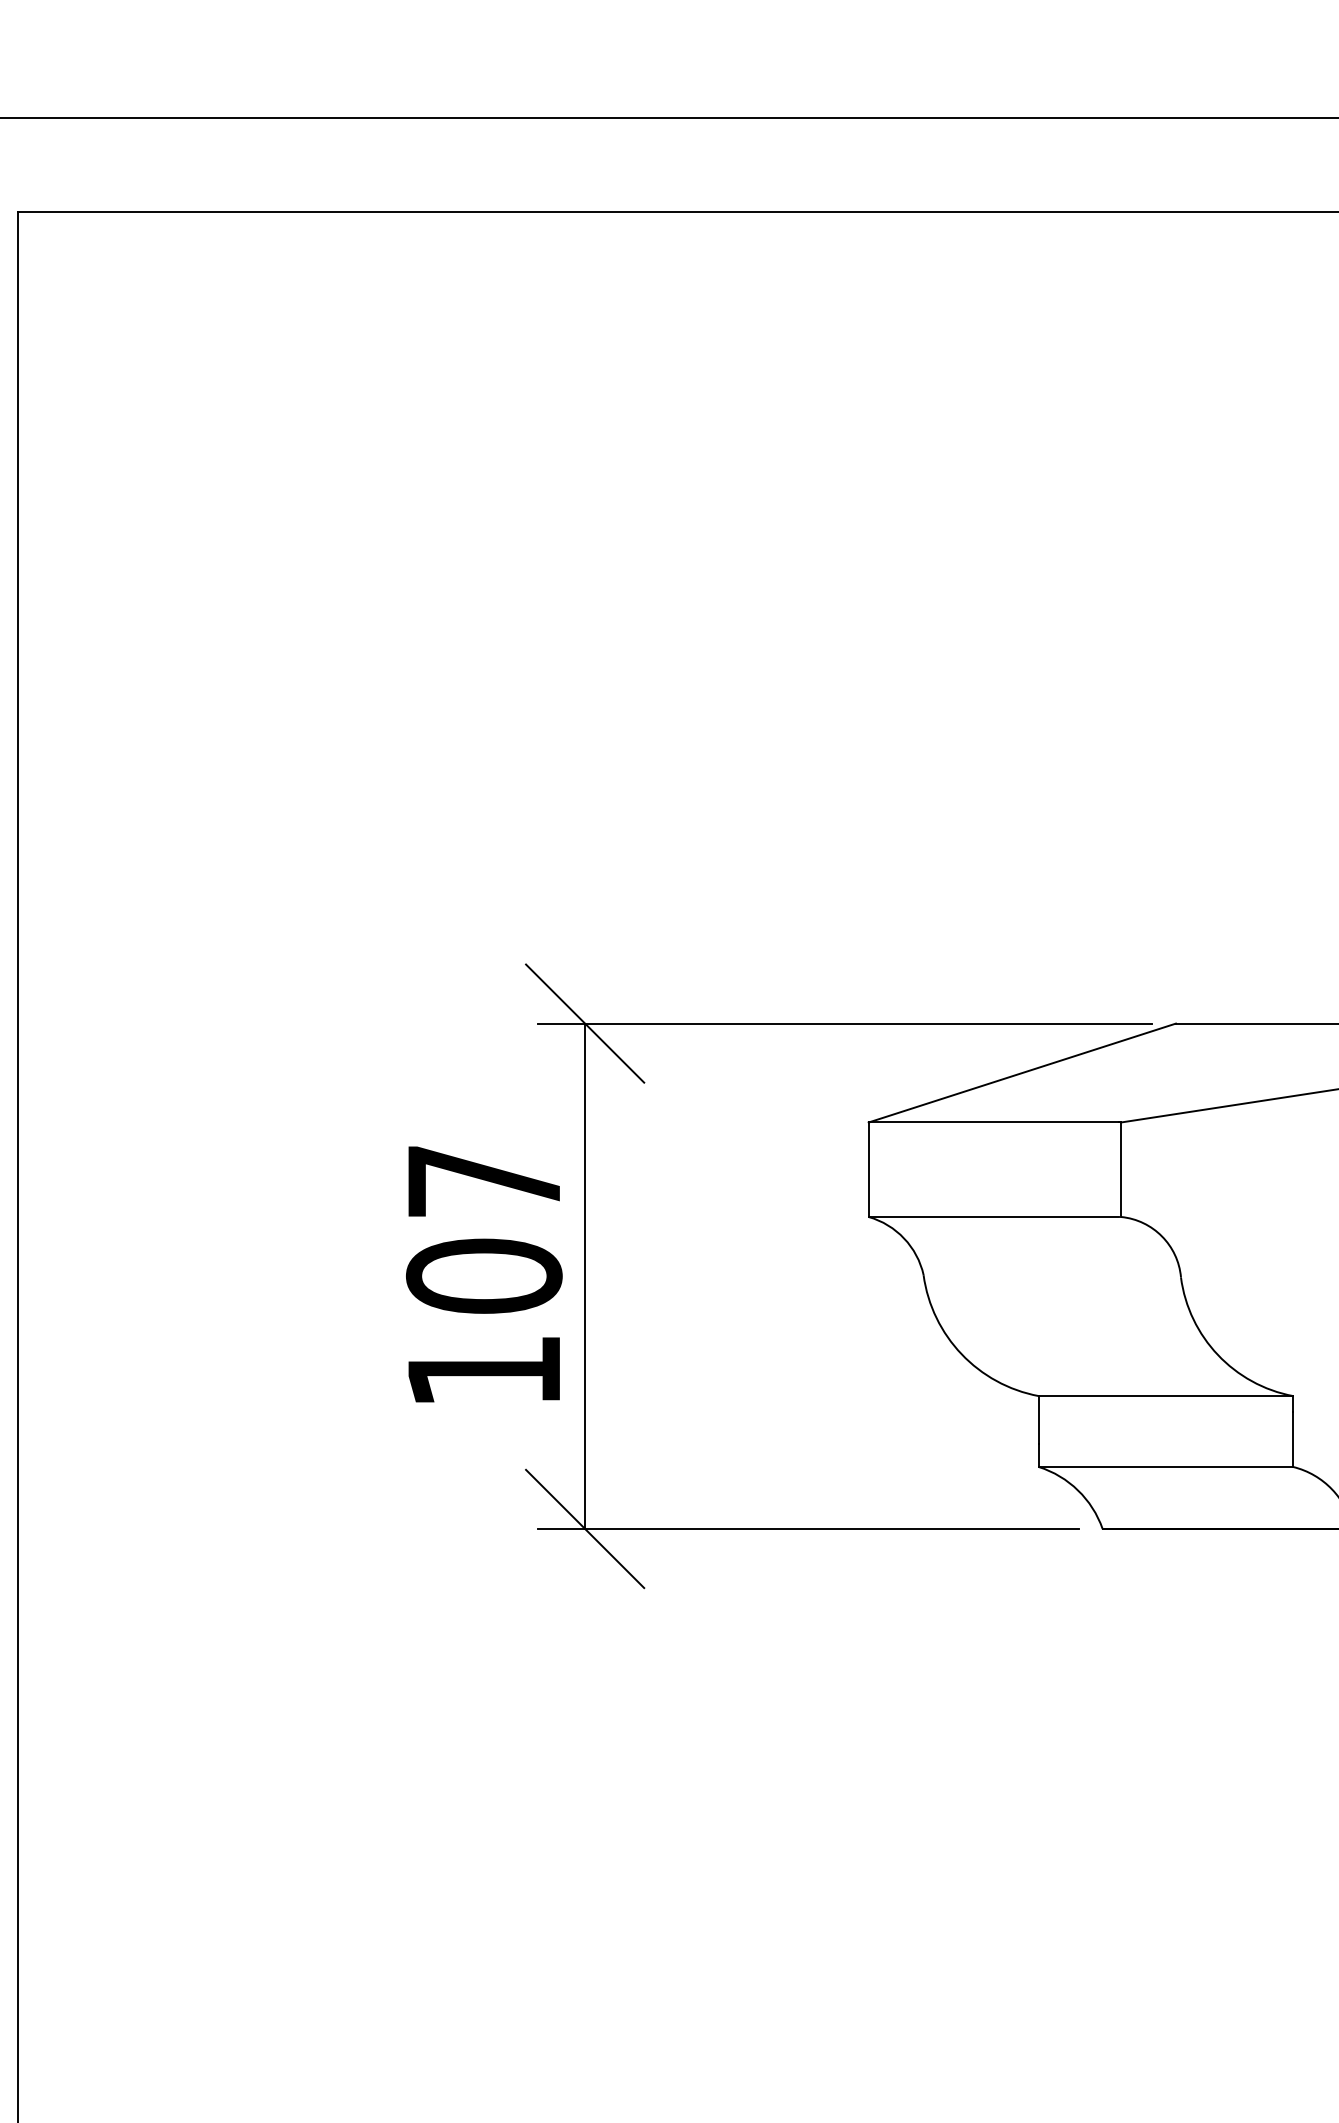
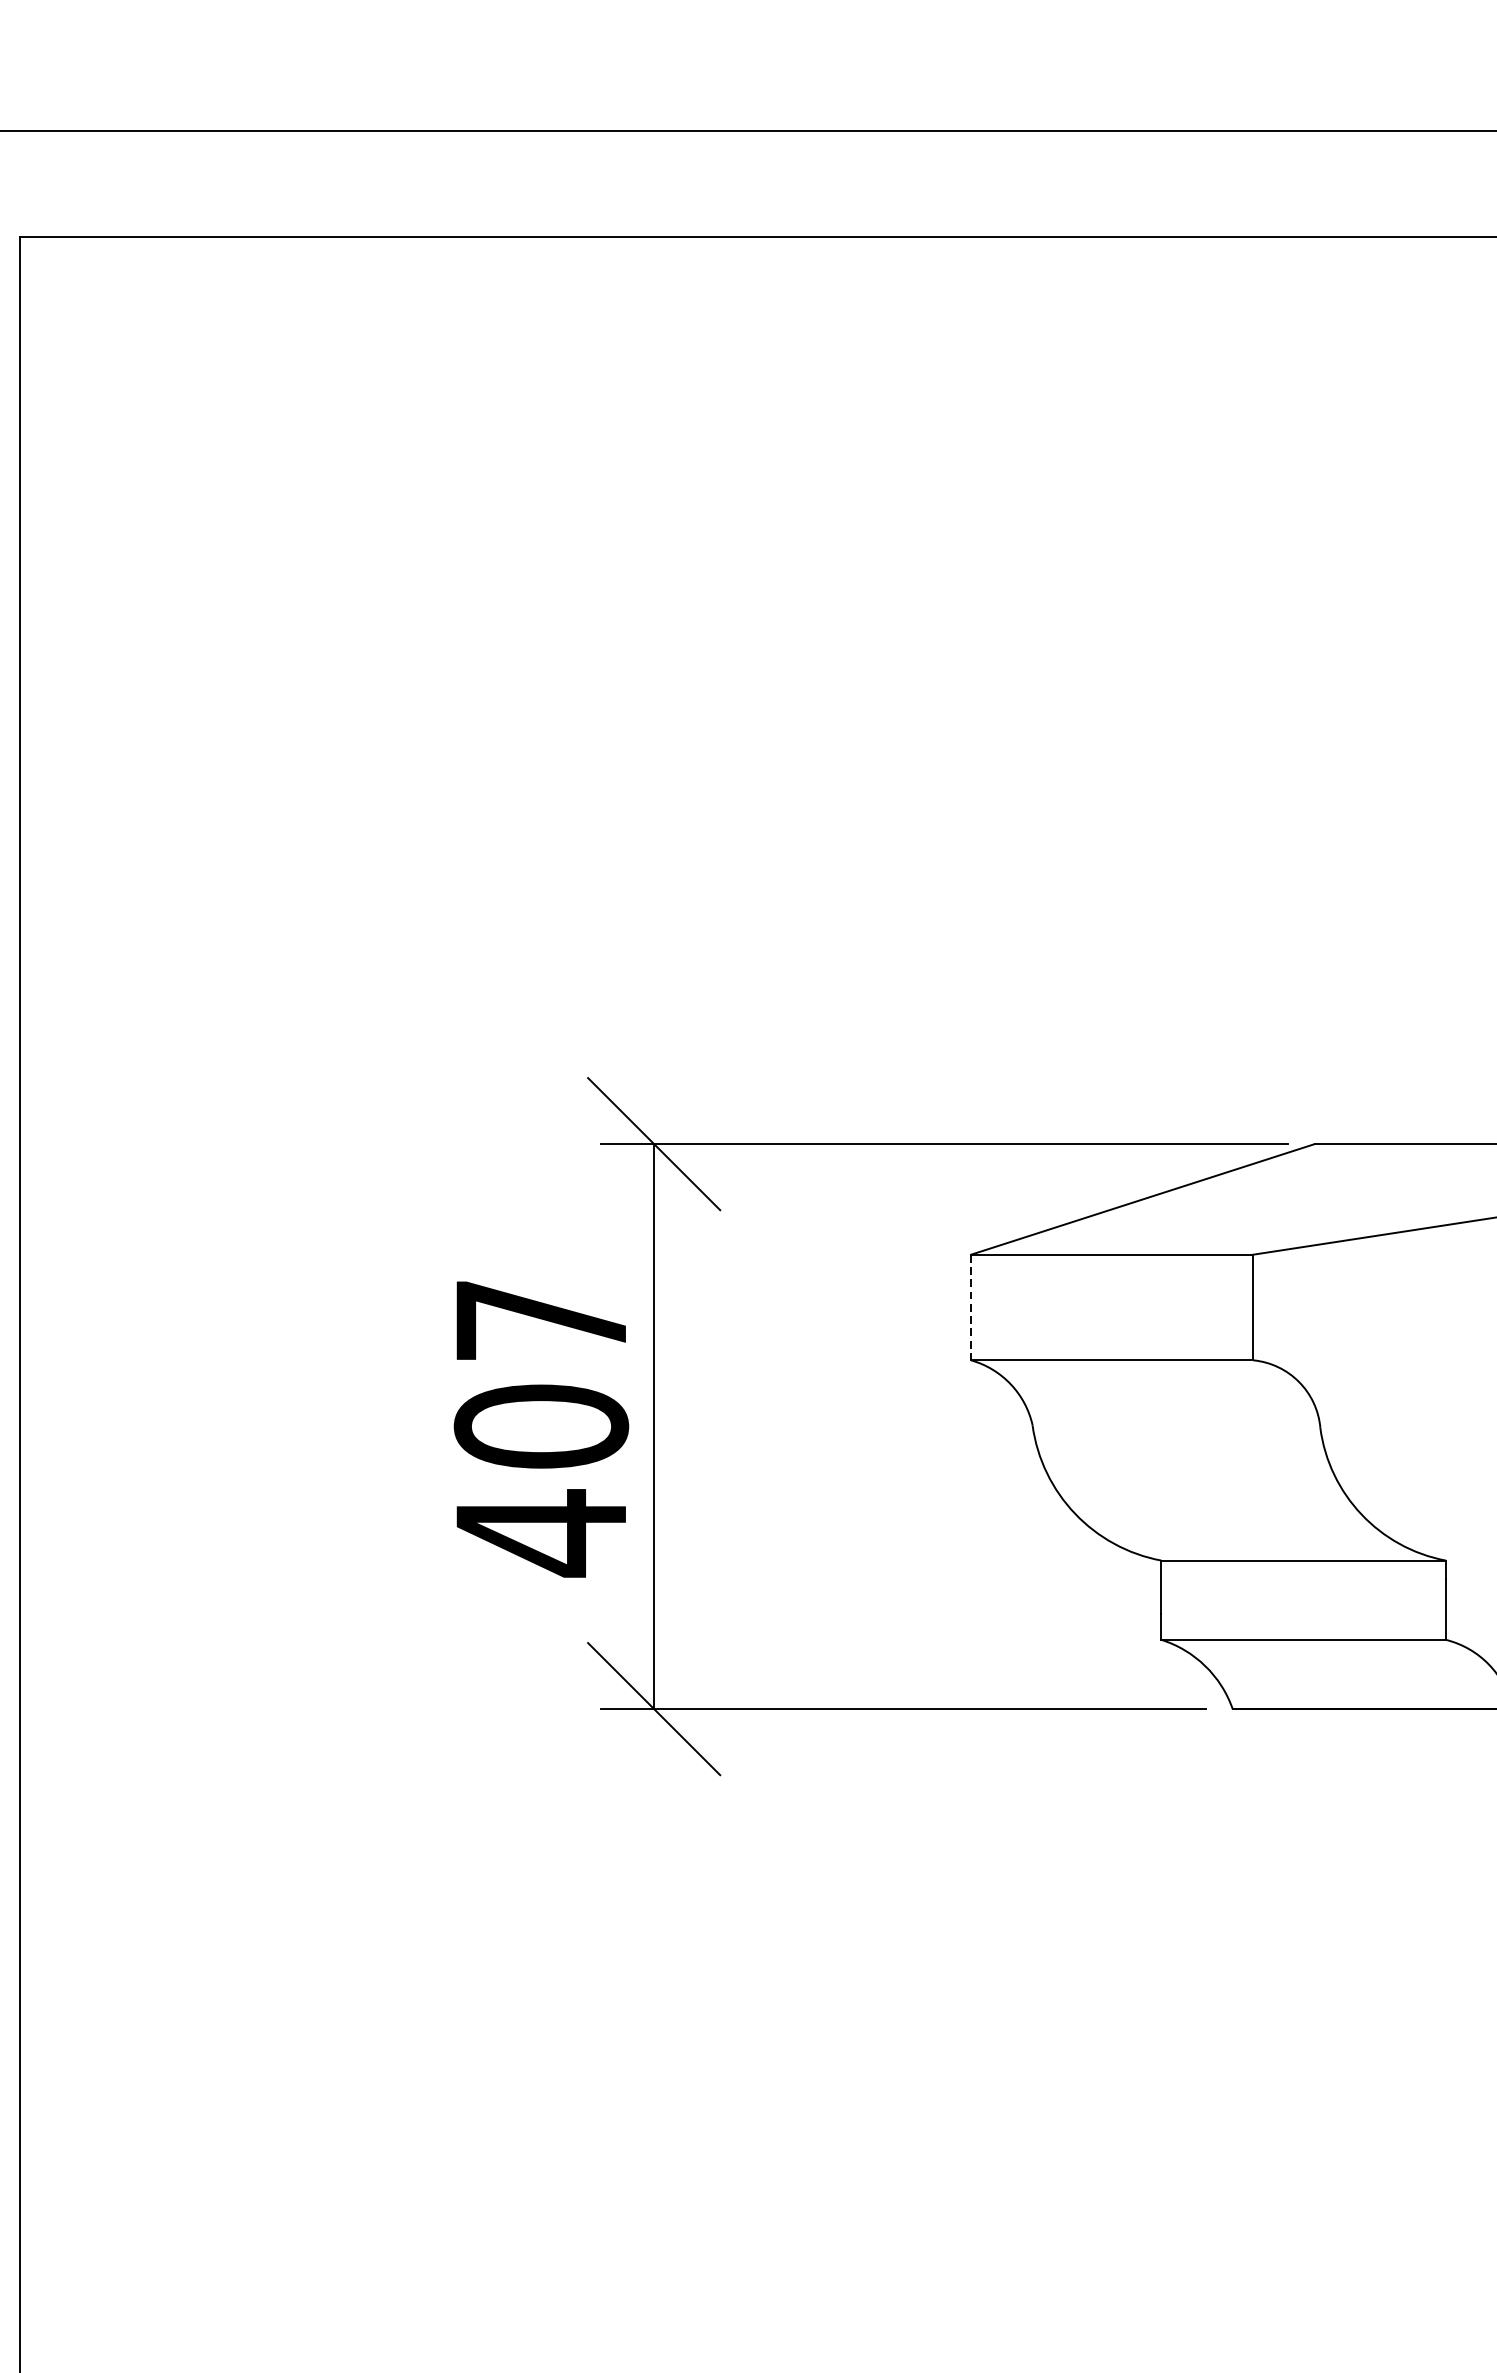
line: (868, 1170) -> (970, 1308), solid -> dashed
text: (483, 1371) -> (540, 1533), 107 -> 407

